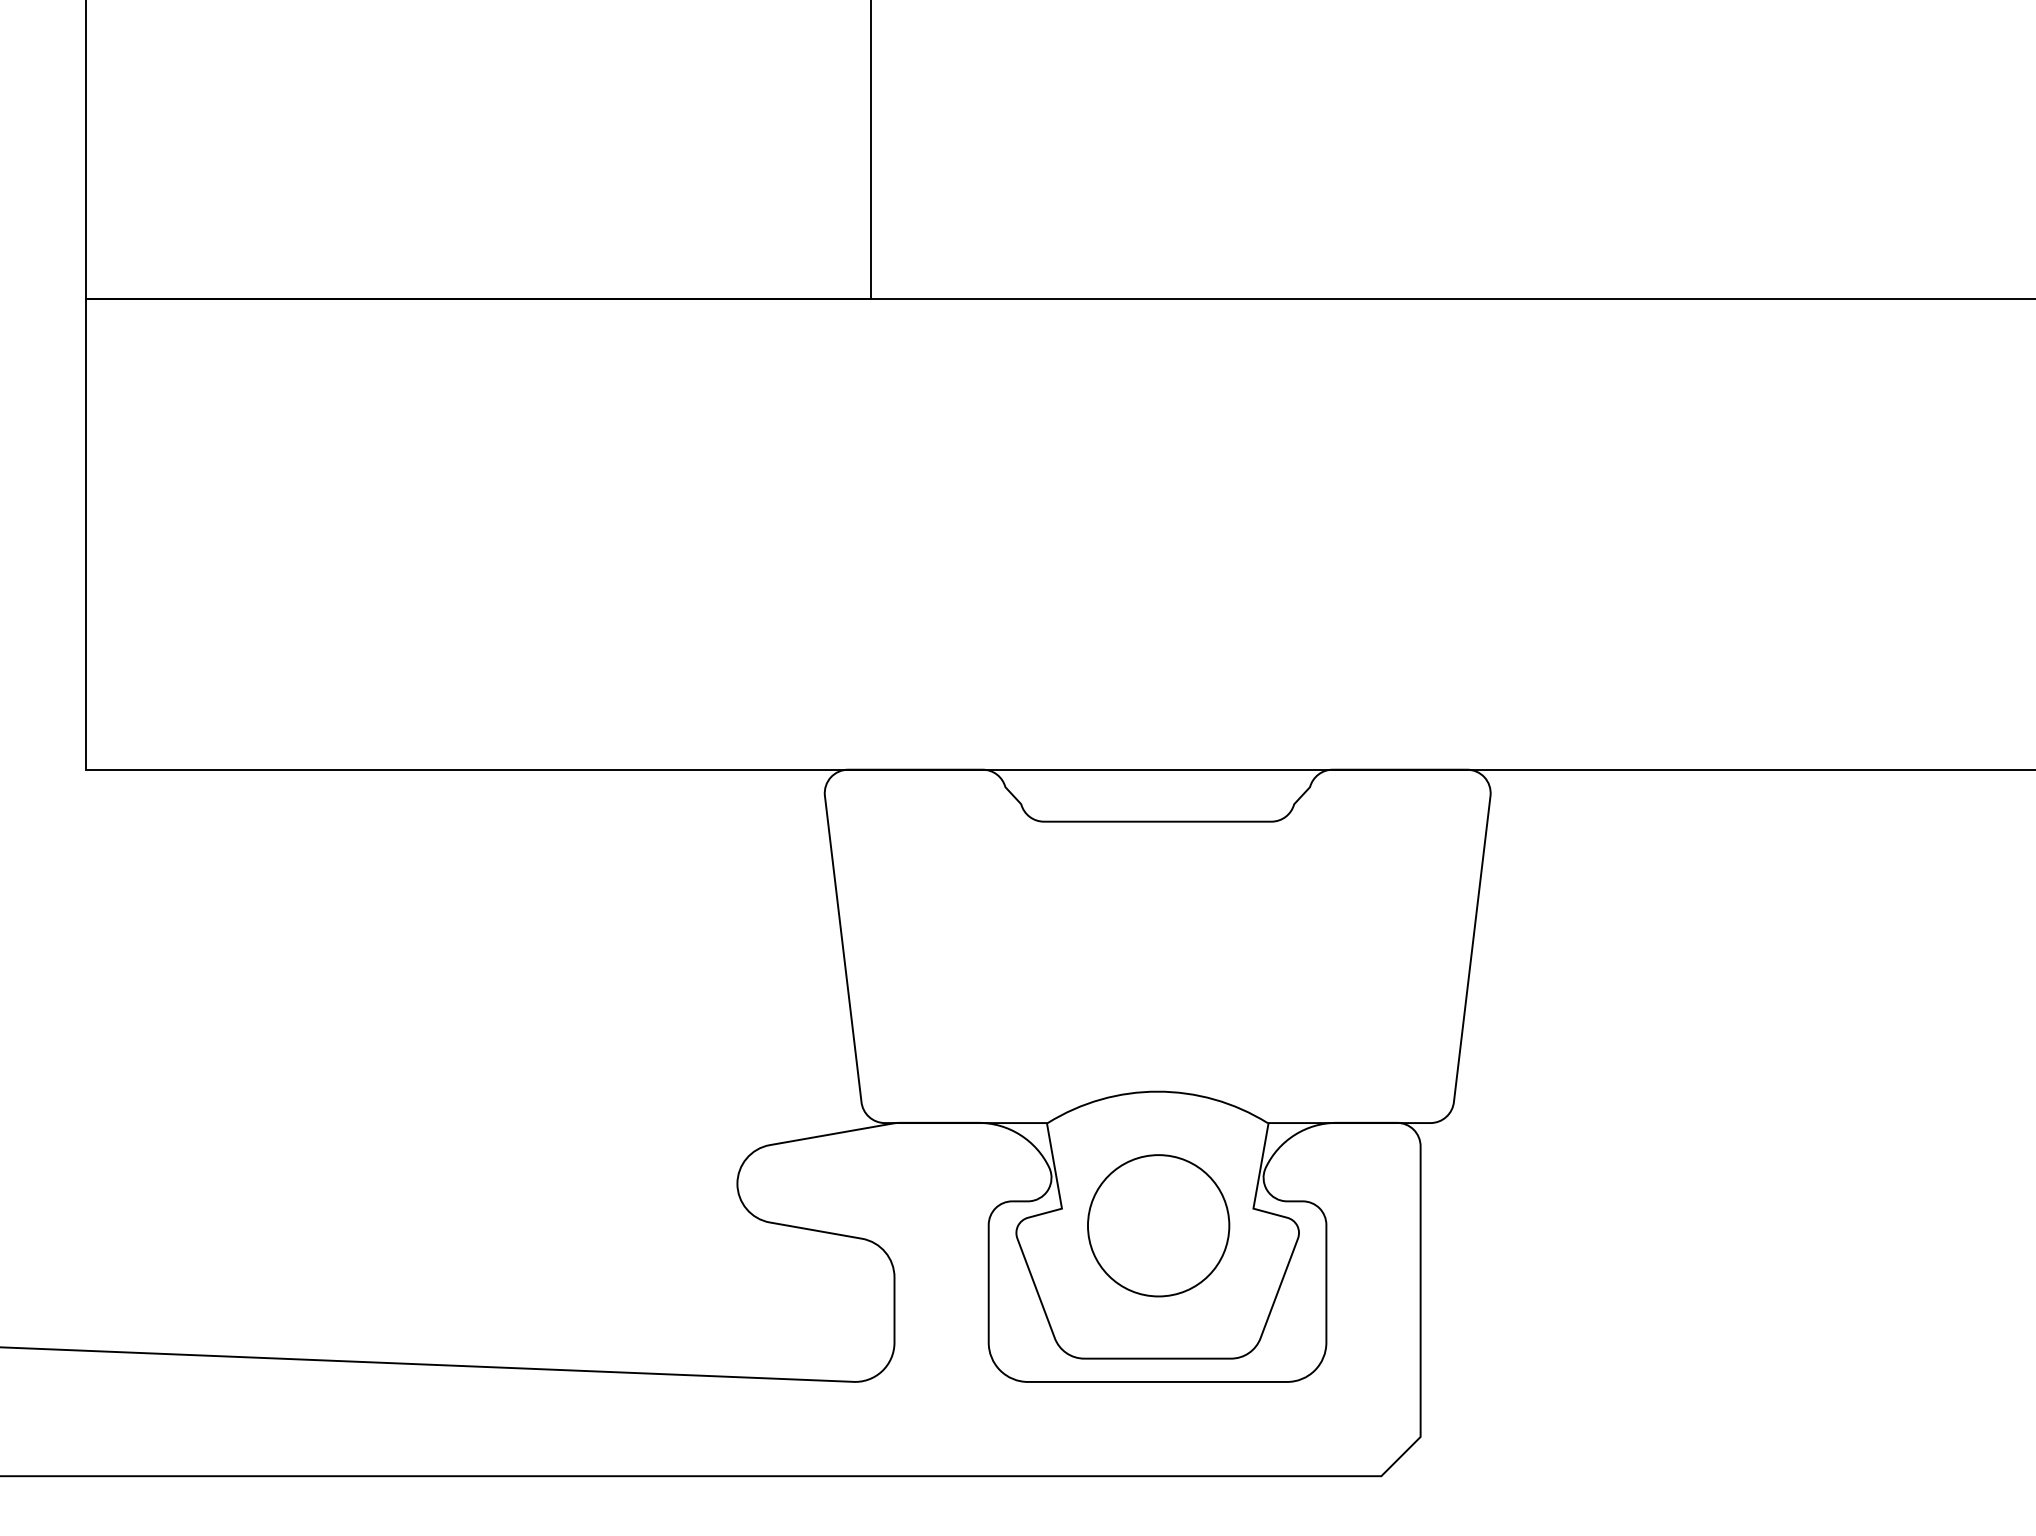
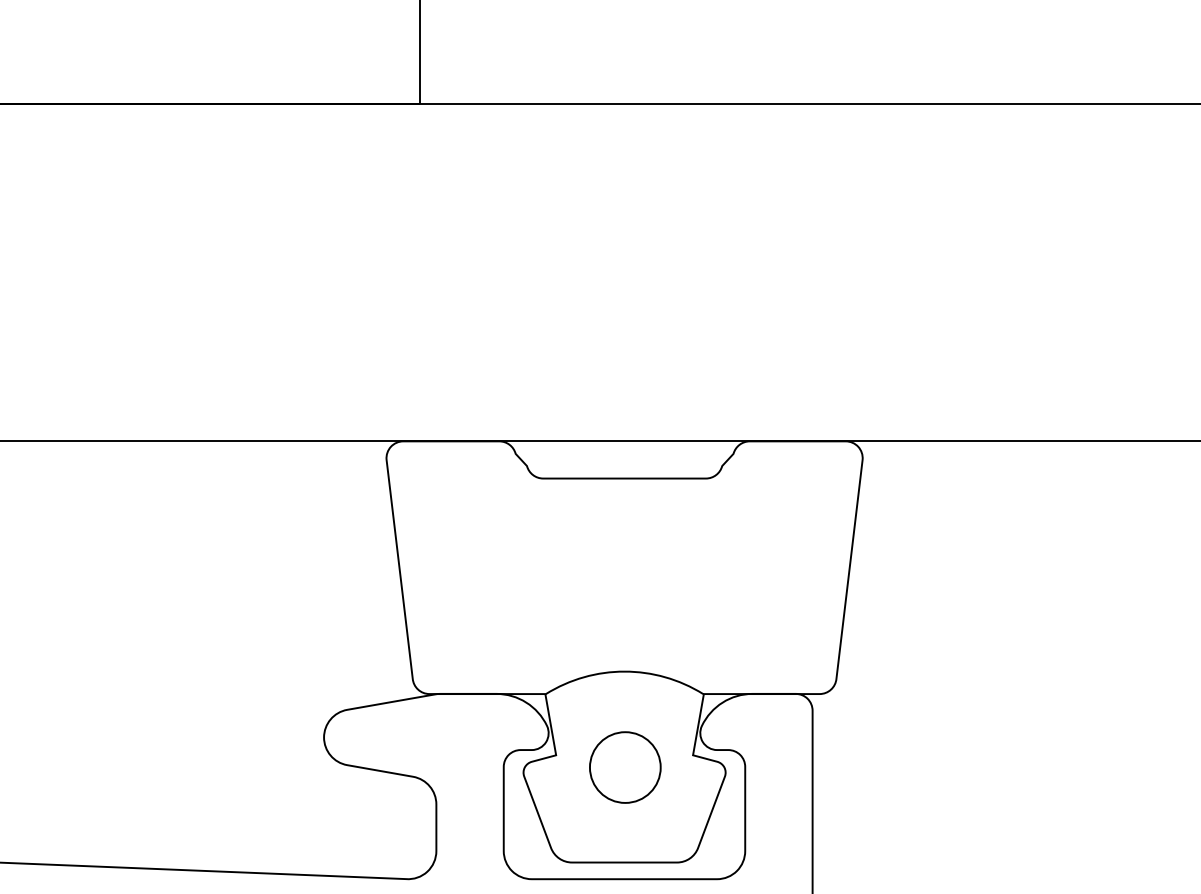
circle: (1158, 1225) -> (625, 767), size x0.7

